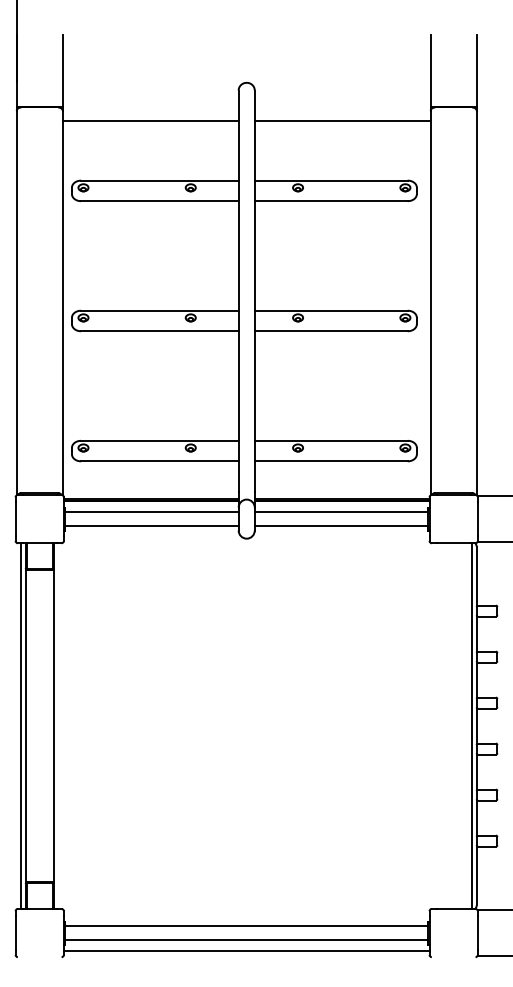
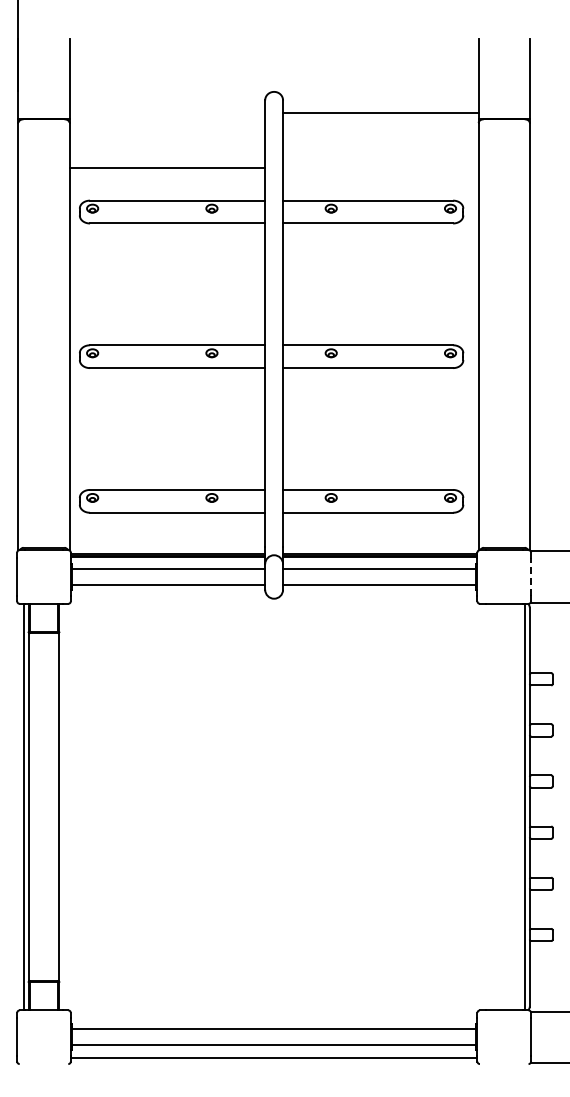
line: (150, 121) -> (167, 168), moved
line: (342, 121) -> (380, 113), moved
line: (478, 519) -> (531, 577), solid -> dashed

